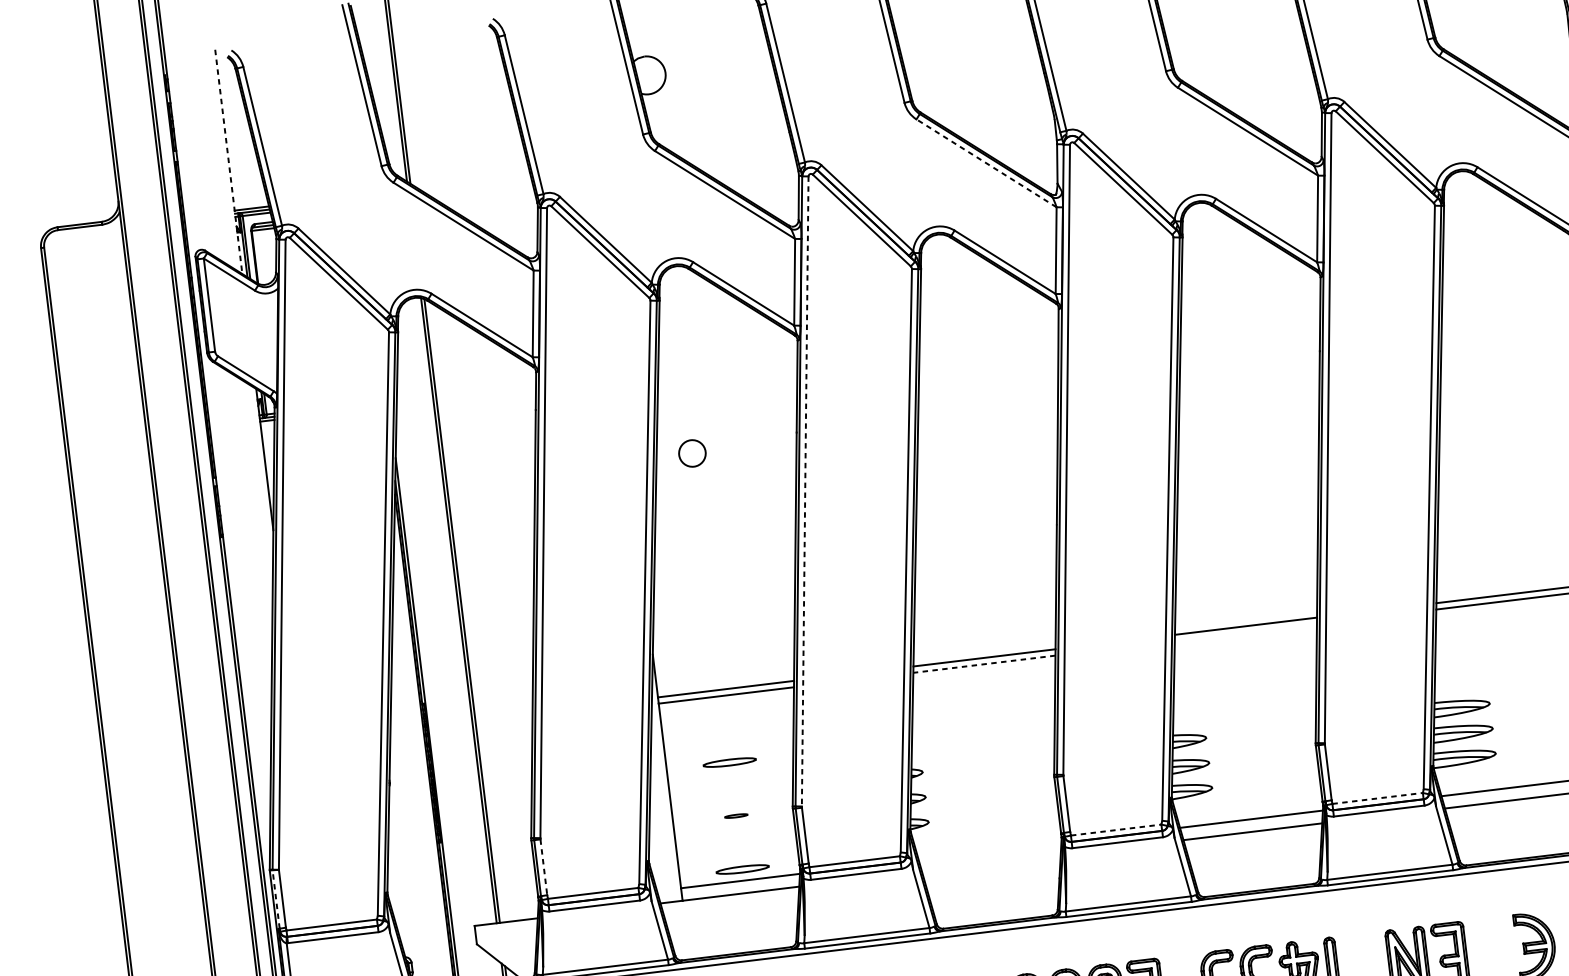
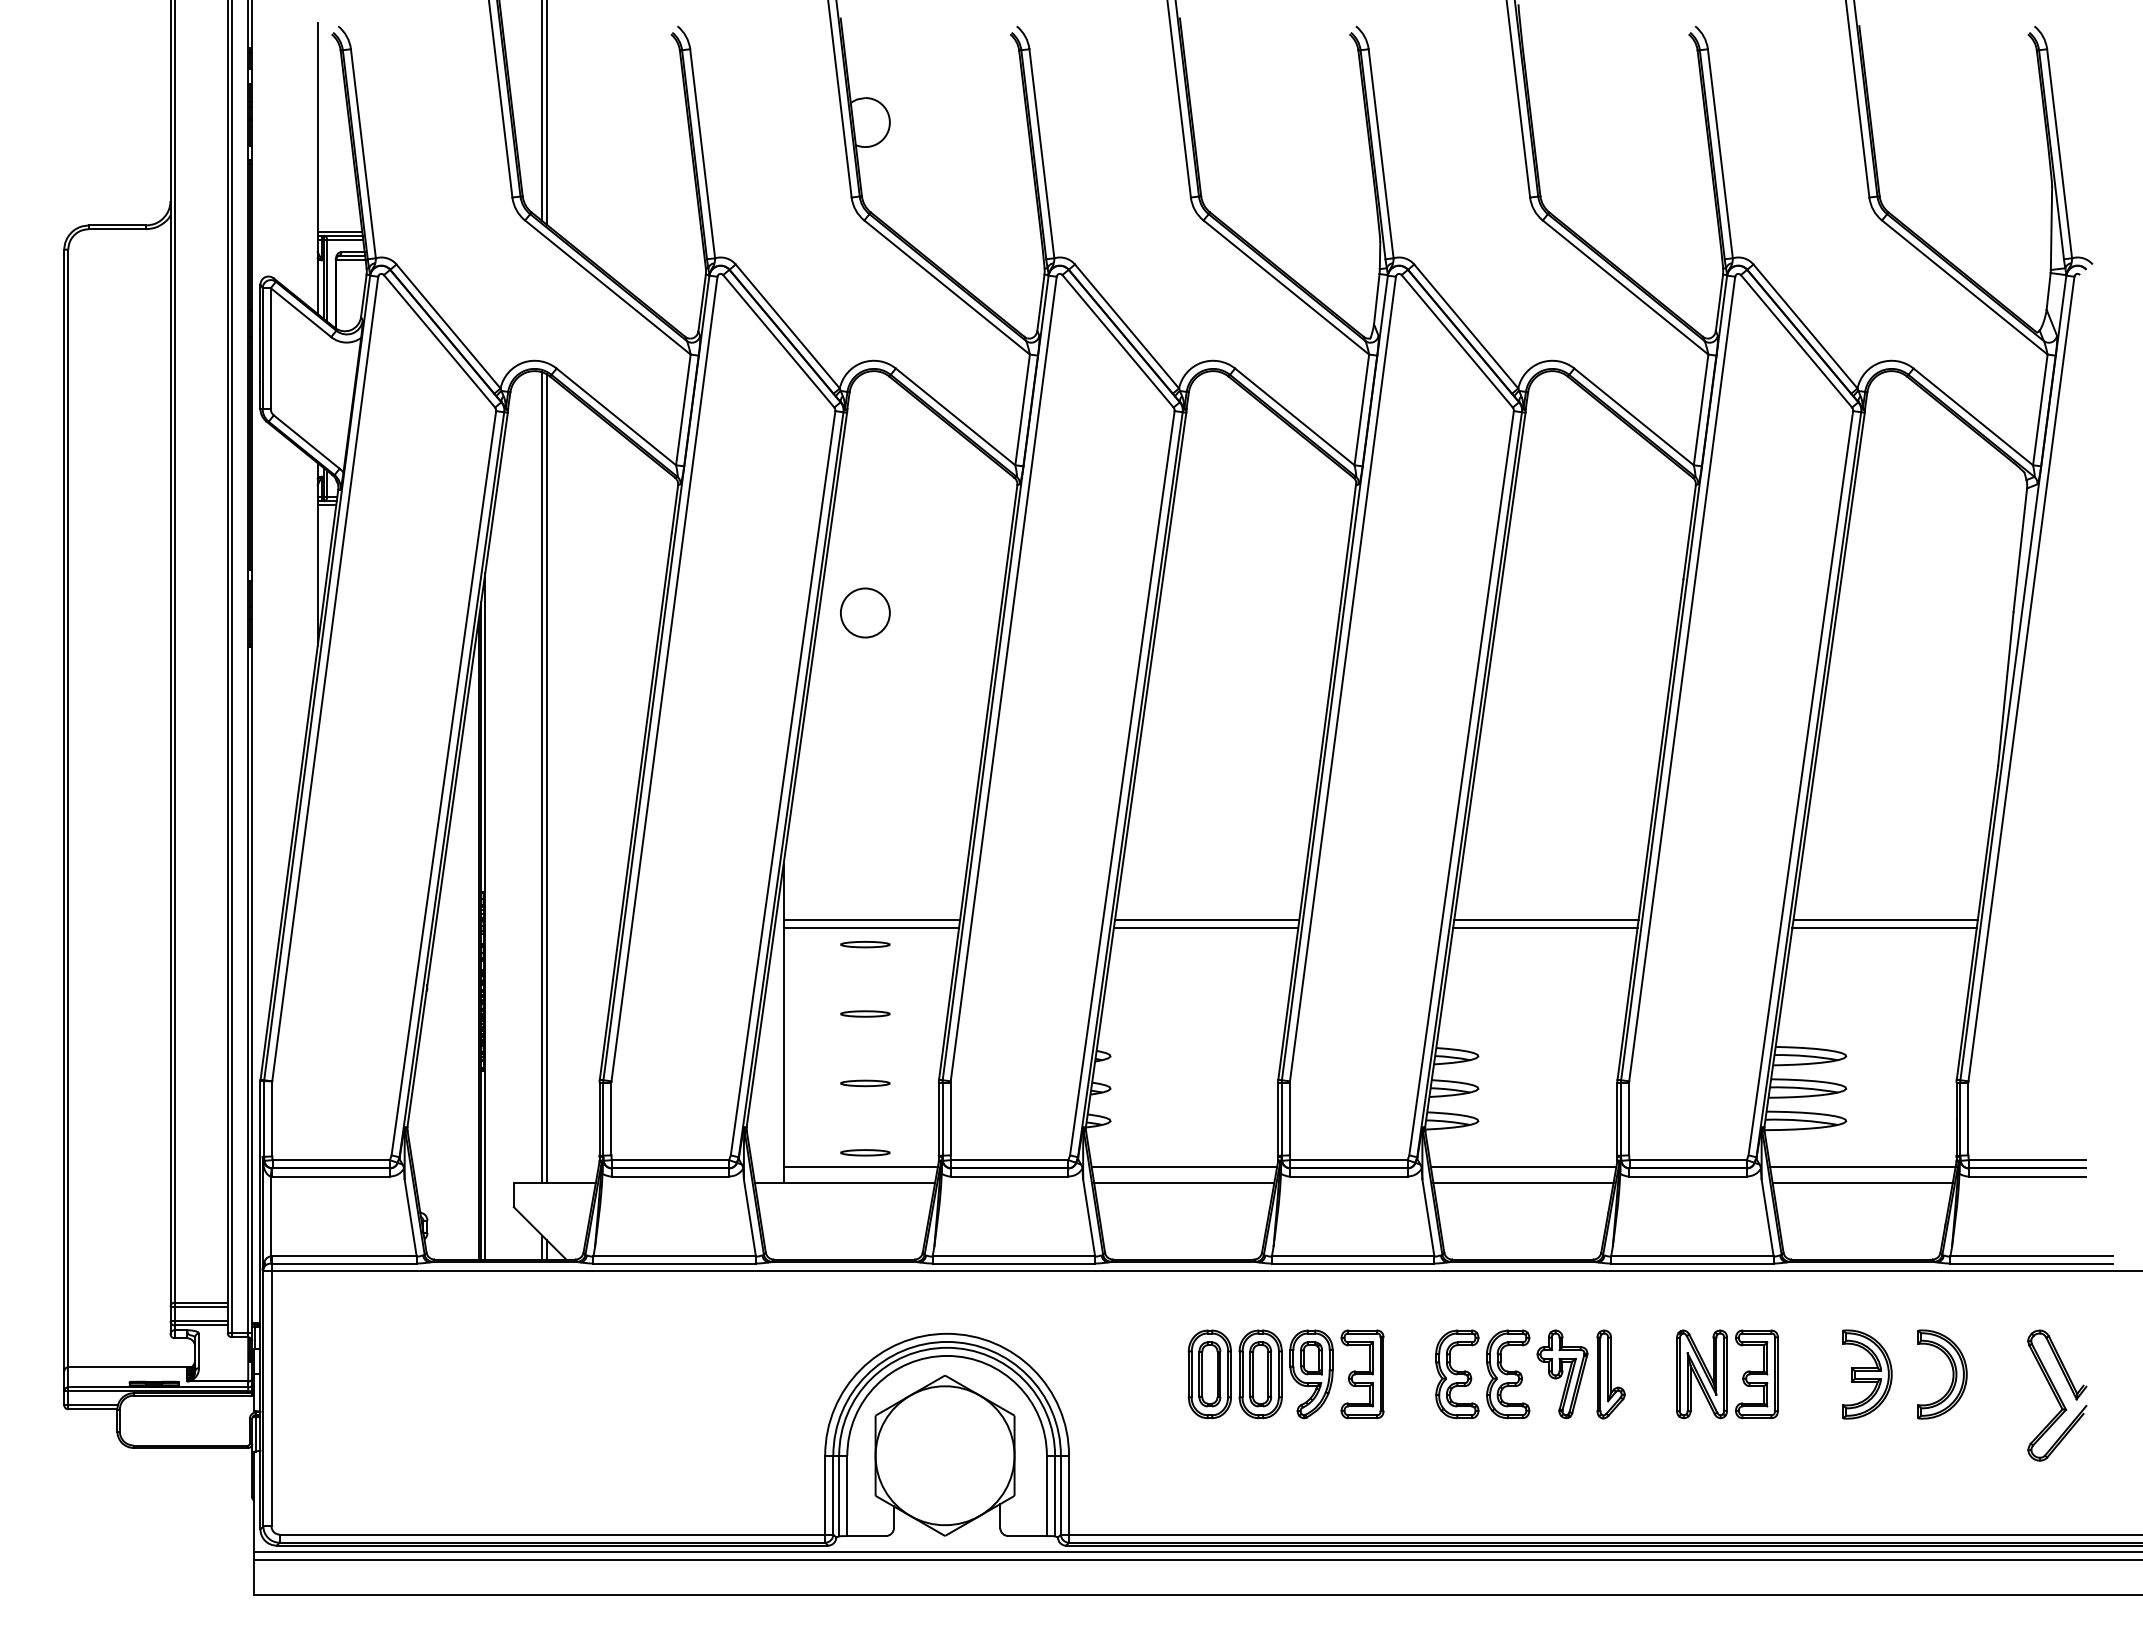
line: (228, 161) -> (317, 168), dashed -> solid
line: (986, 163) -> (1286, 287), dashed -> solid
circle: (692, 453) -> (865, 612), size x1.43
line: (805, 491) -> (1003, 679), dashed -> solid
line: (1245, 632) -> (1545, 927), added
line: (983, 664) -> (1205, 927), dashed -> solid
part: (723, 708) -> (865, 944), added
part: (729, 762) -> (865, 1013), size x0.71
line: (1377, 798) -> (1688, 1160), dashed -> solid
part: (736, 816) -> (865, 1083), size x1.67
line: (1115, 830) -> (1348, 1160), dashed -> solid
line: (990, 851) -> (1184, 1167), added
line: (991, 863) -> (1184, 1183), added
line: (543, 867) -> (611, 1119), dashed -> solid
part: (742, 869) -> (865, 1152), size x0.71
line: (276, 899) -> (264, 1118), dashed -> solid

